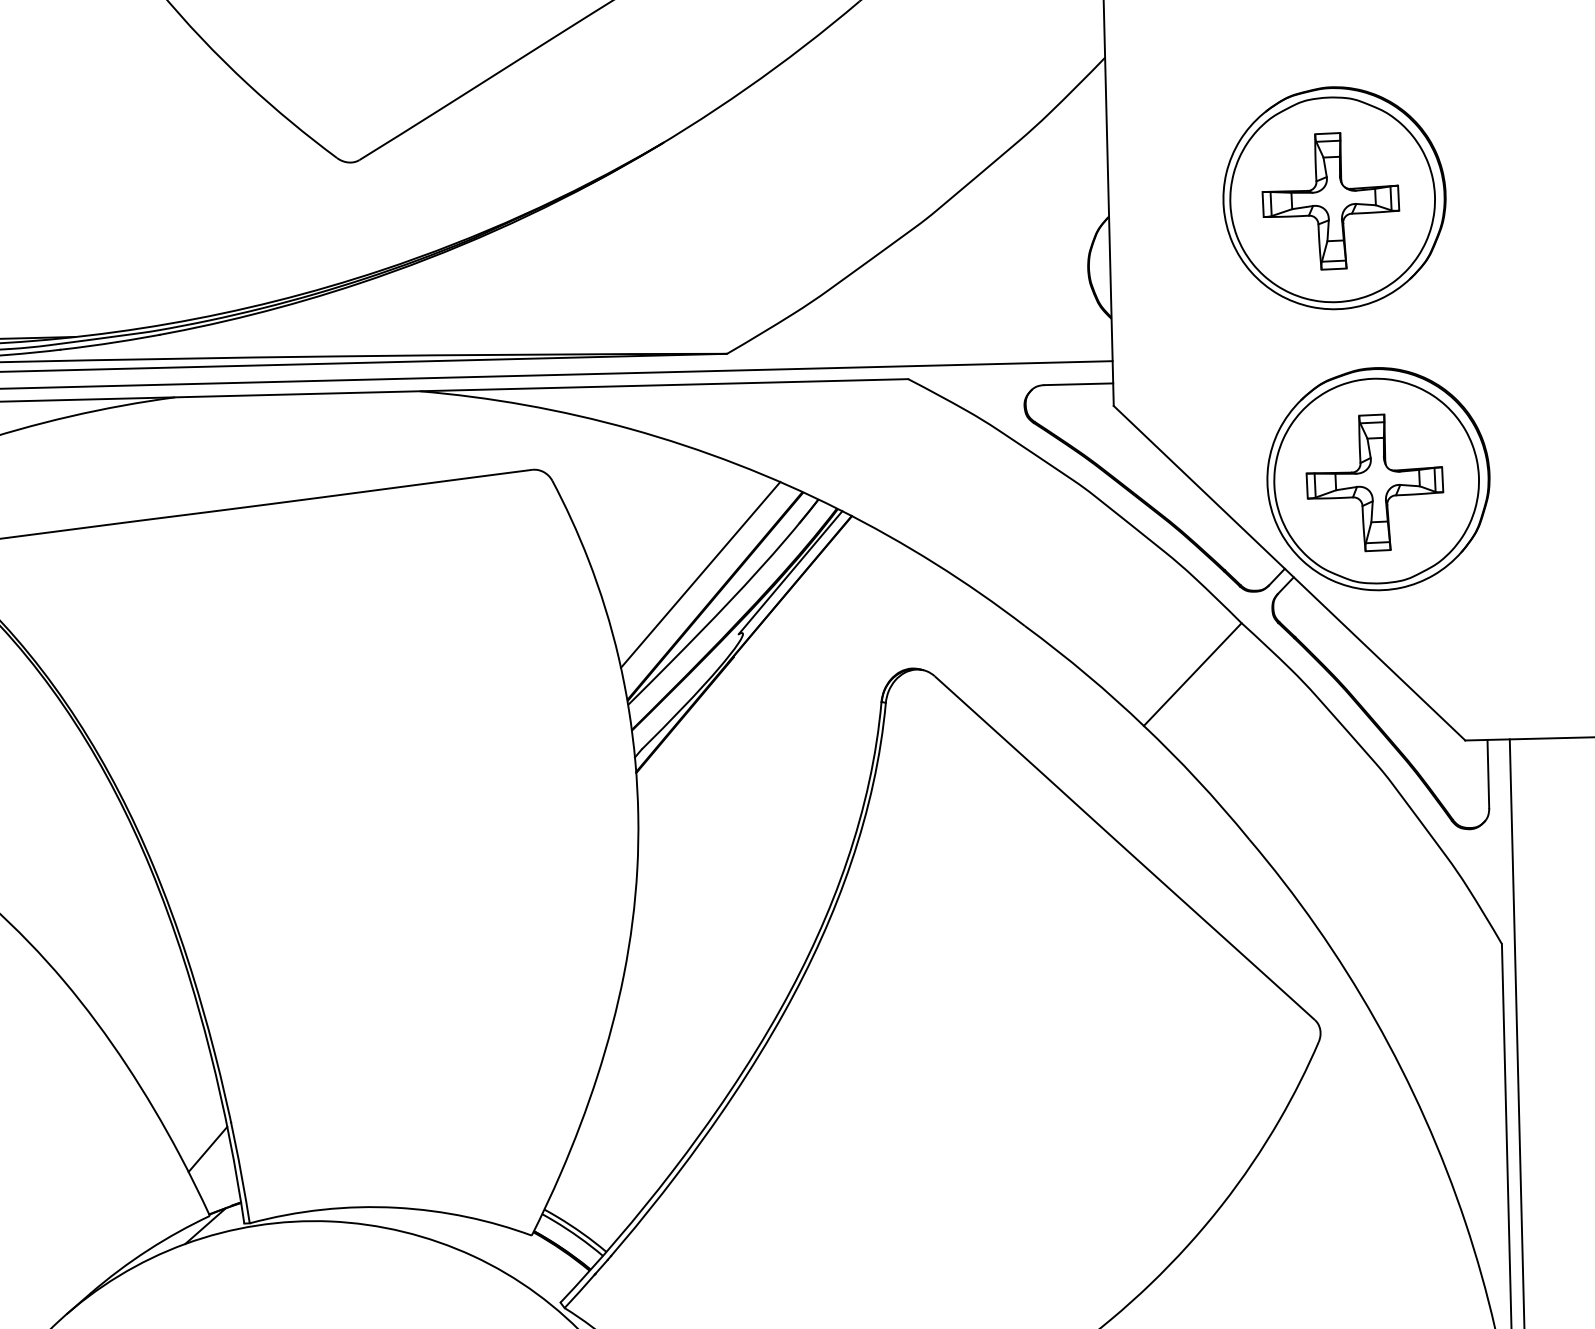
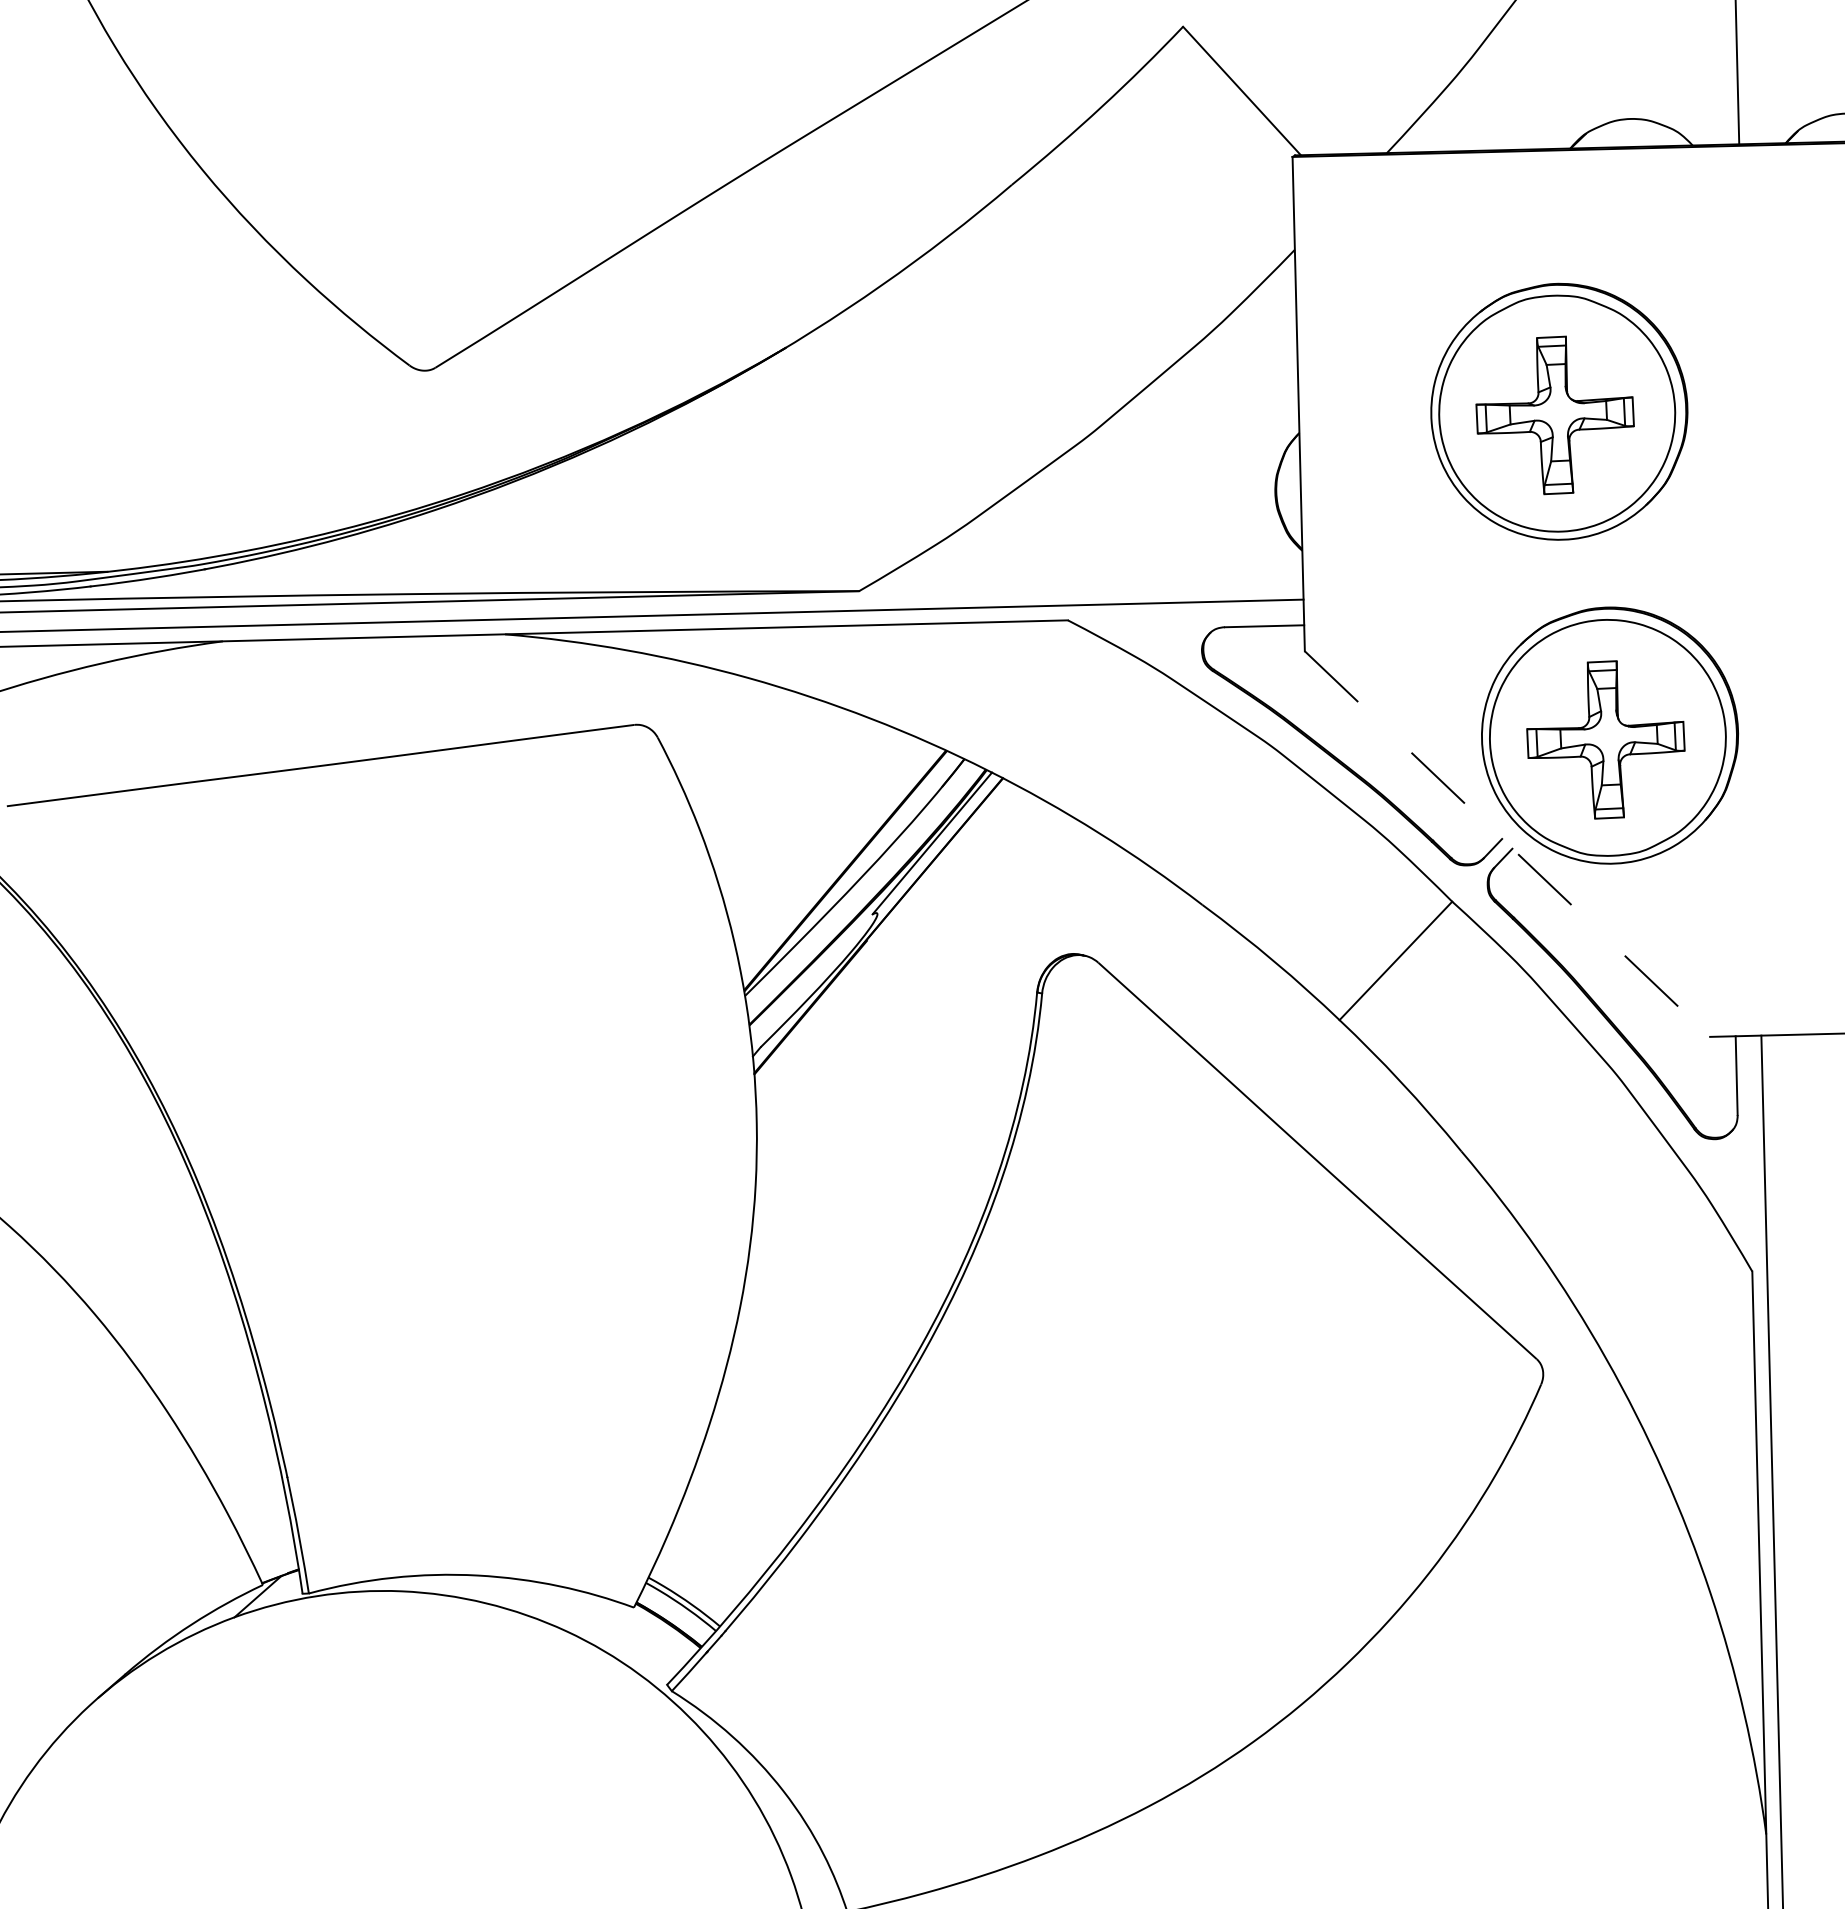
line: (1289, 573) -> (1507, 844), solid -> dashed
line: (700, 574) -> (828, 845), removed
line: (207, 1149) -> (260, 1508), removed

